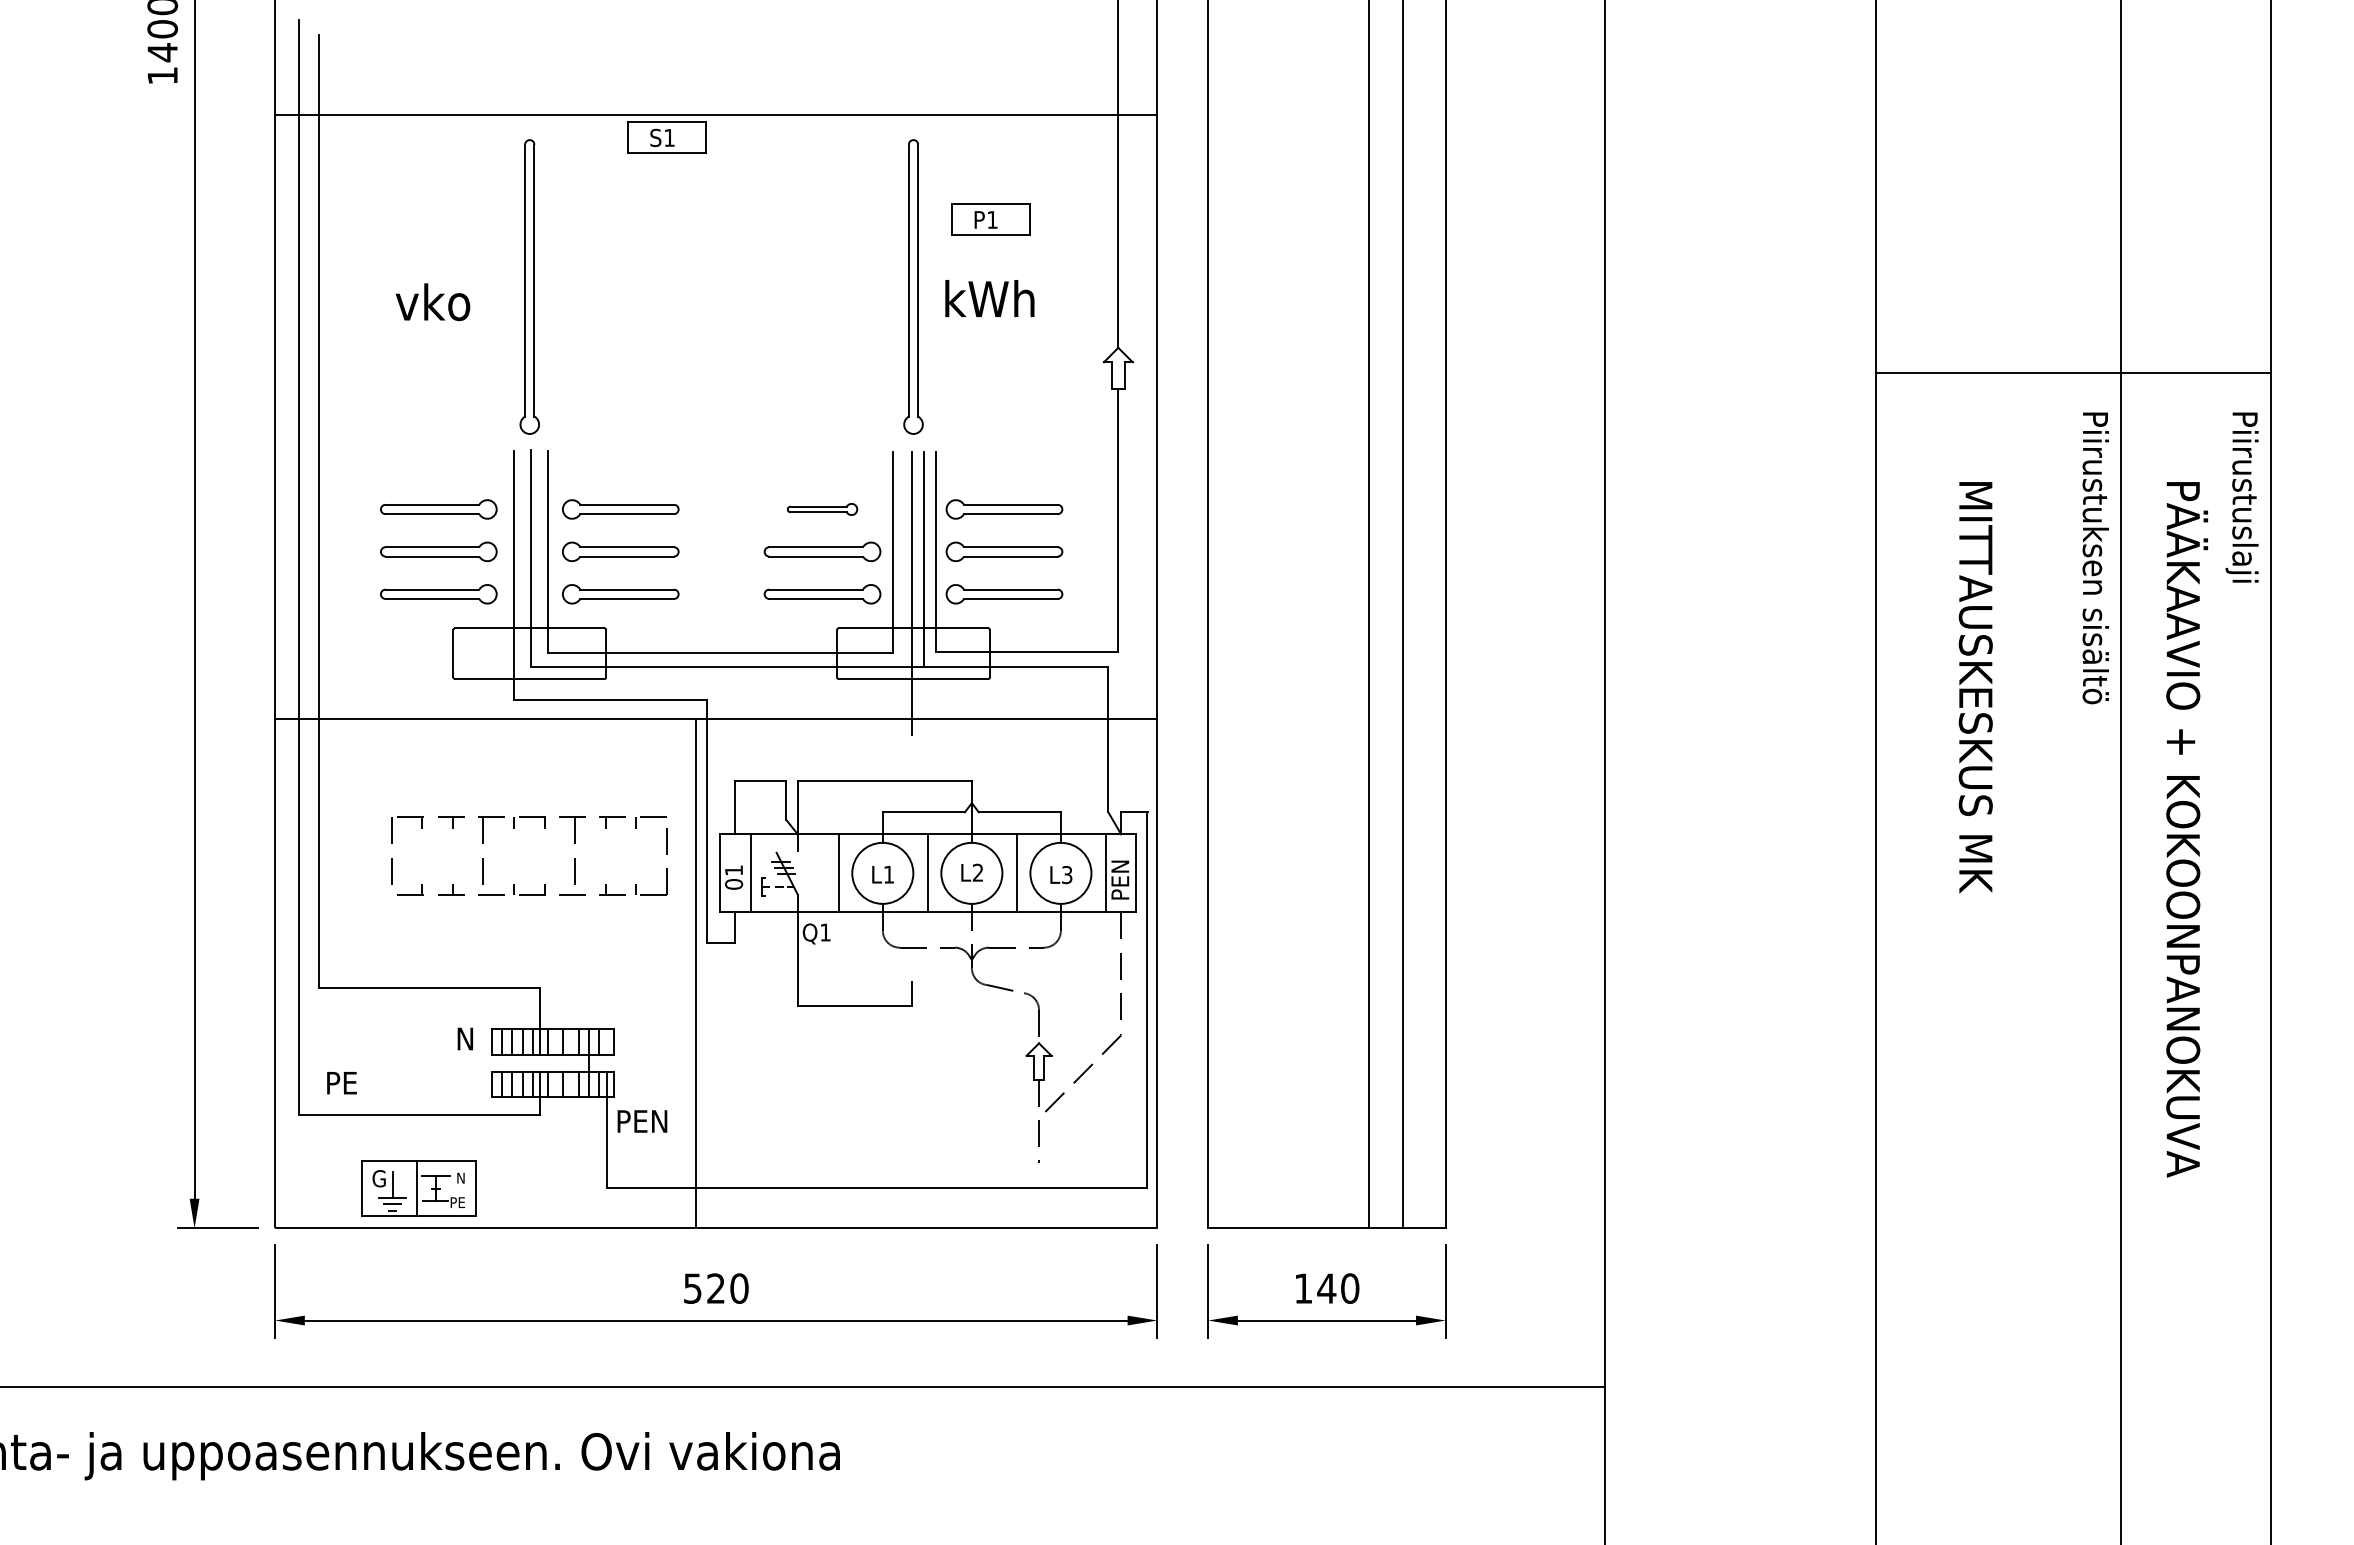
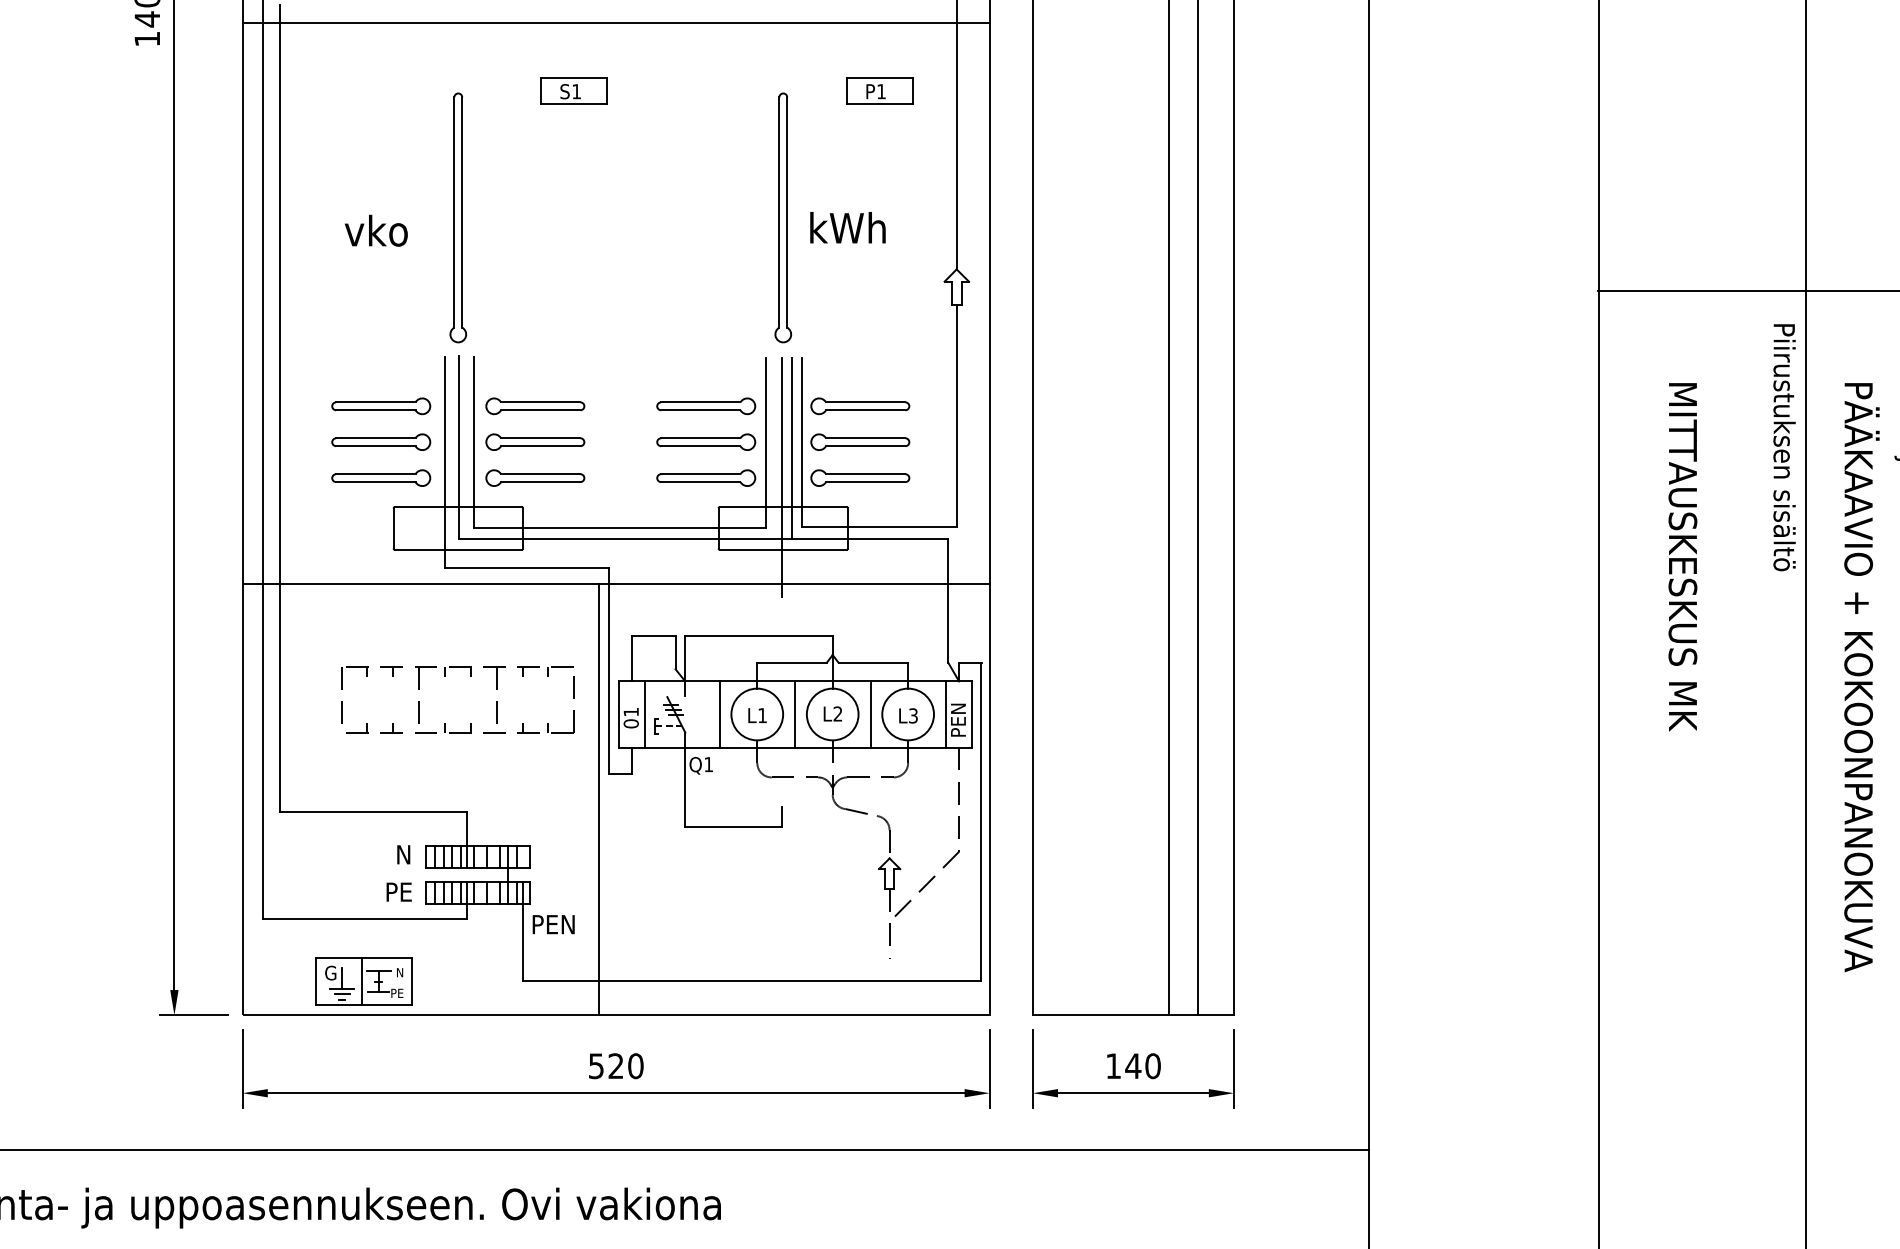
line: (716, 115) -> (616, 23), moved
part: (990, 219) -> (879, 91), moved
part: (822, 509) -> (706, 406), size x1.67
text: (341, 1083) -> (398, 892), moved

